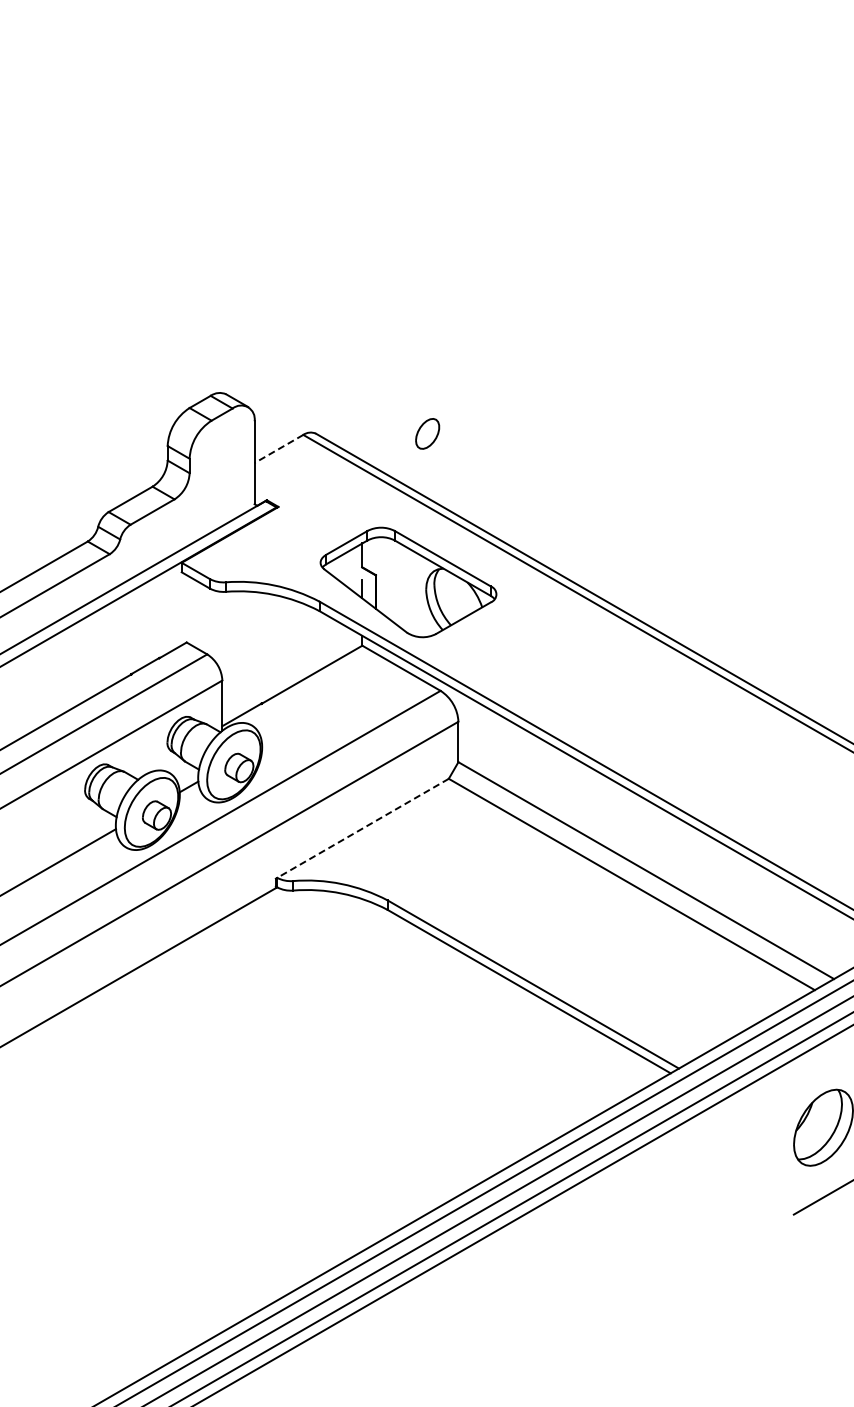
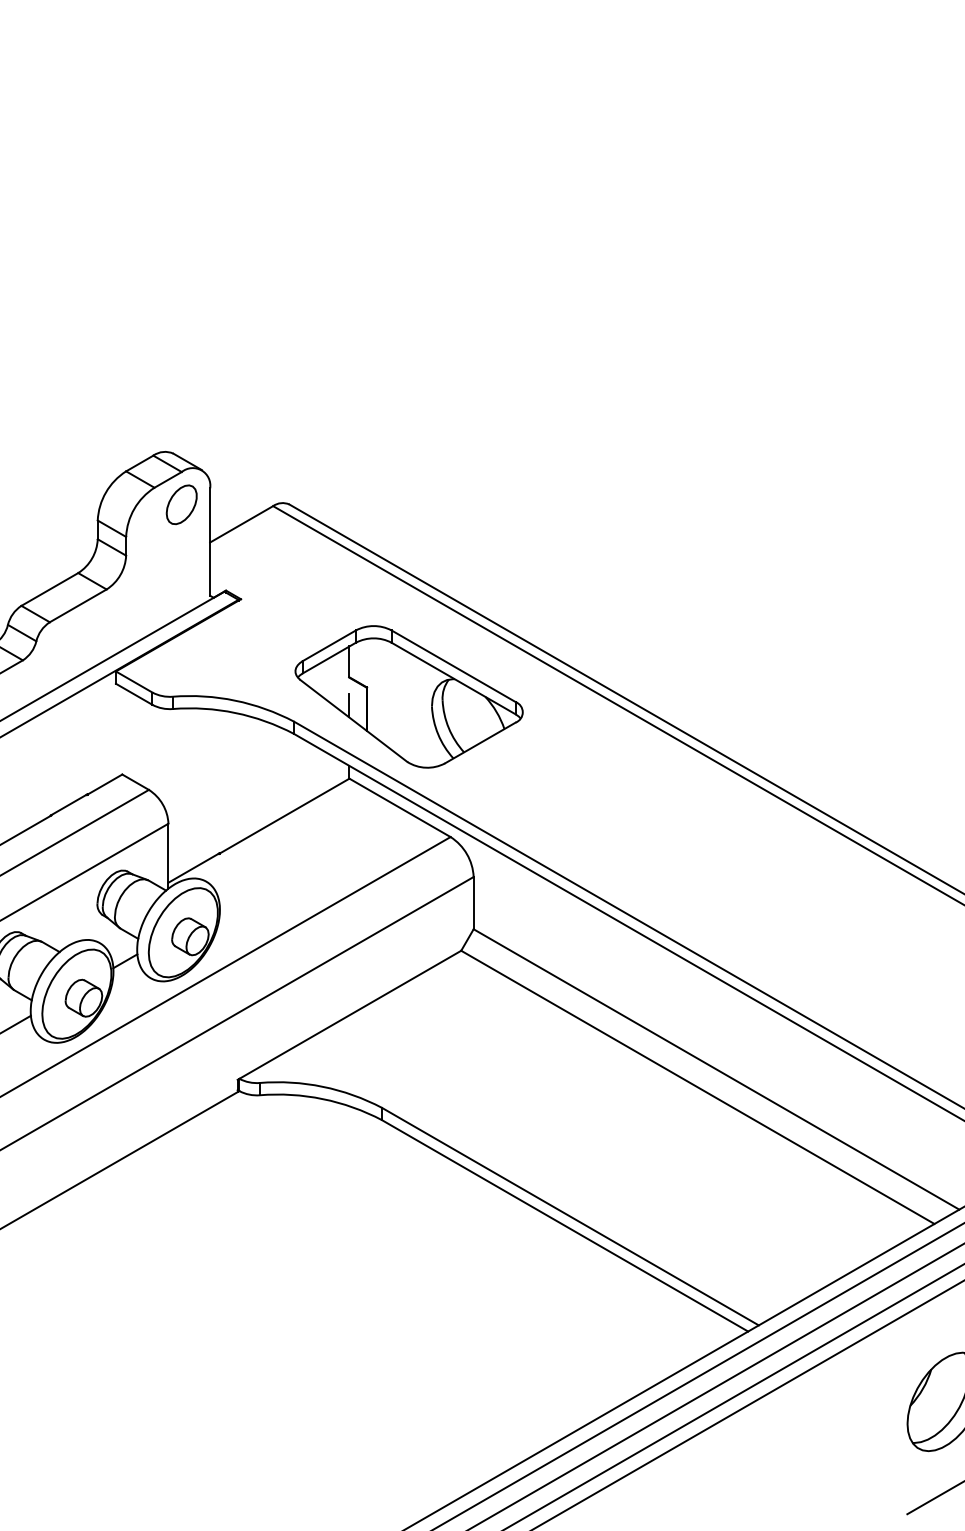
part: (427, 433) -> (181, 504), moved
line: (278, 449) -> (241, 524), dashed -> solid
line: (362, 828) -> (349, 1014), dashed -> solid

